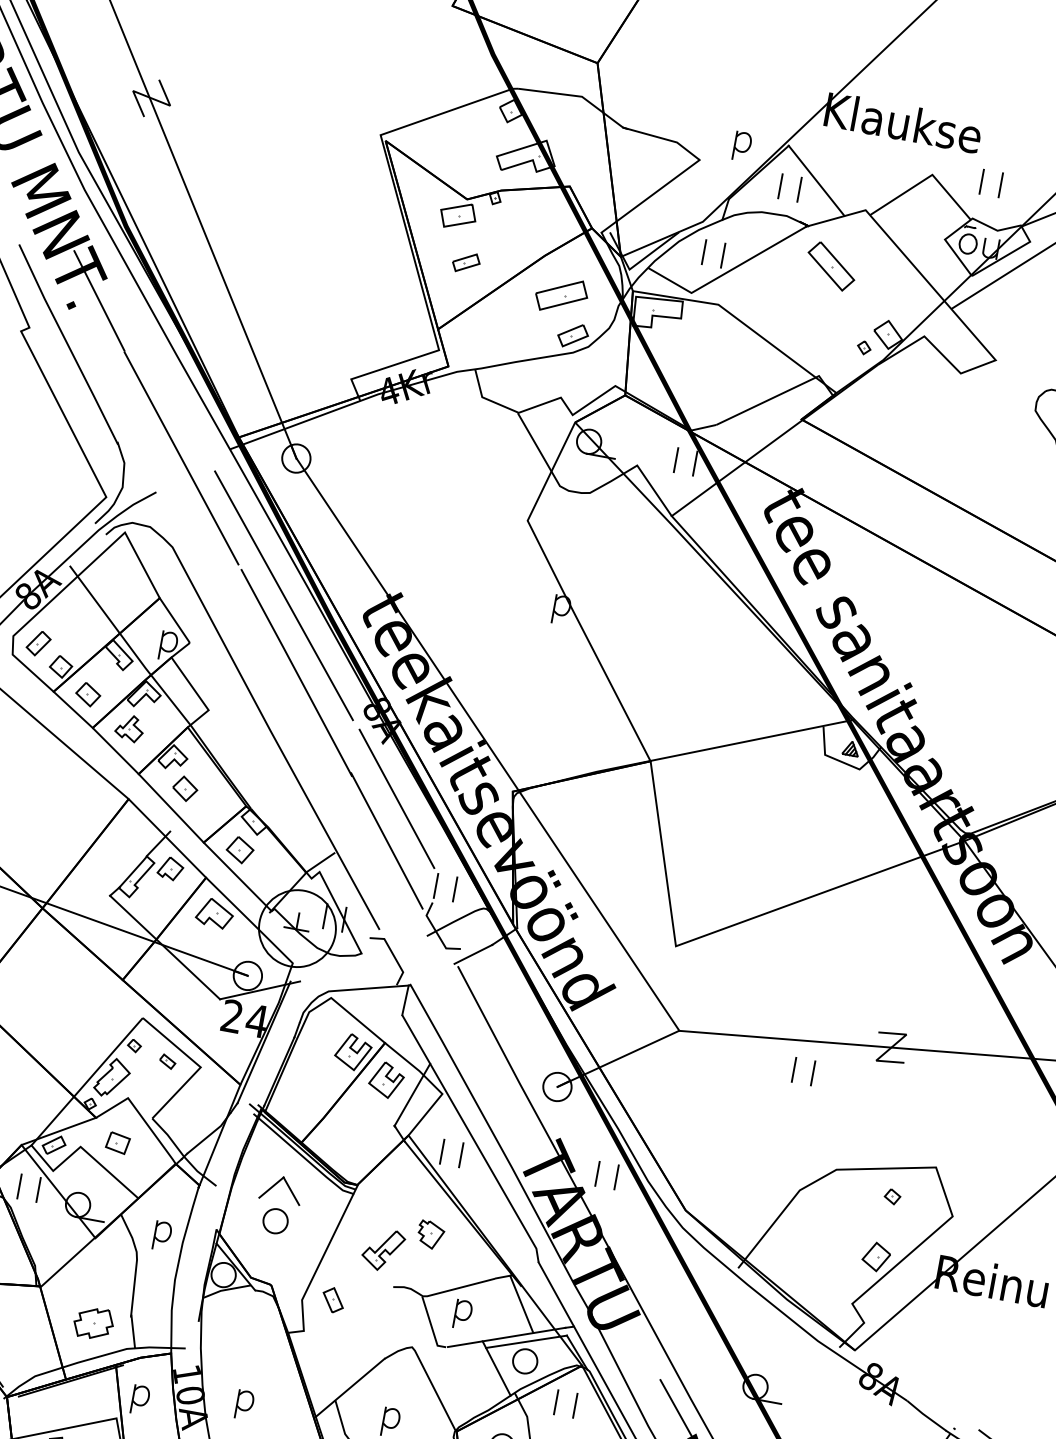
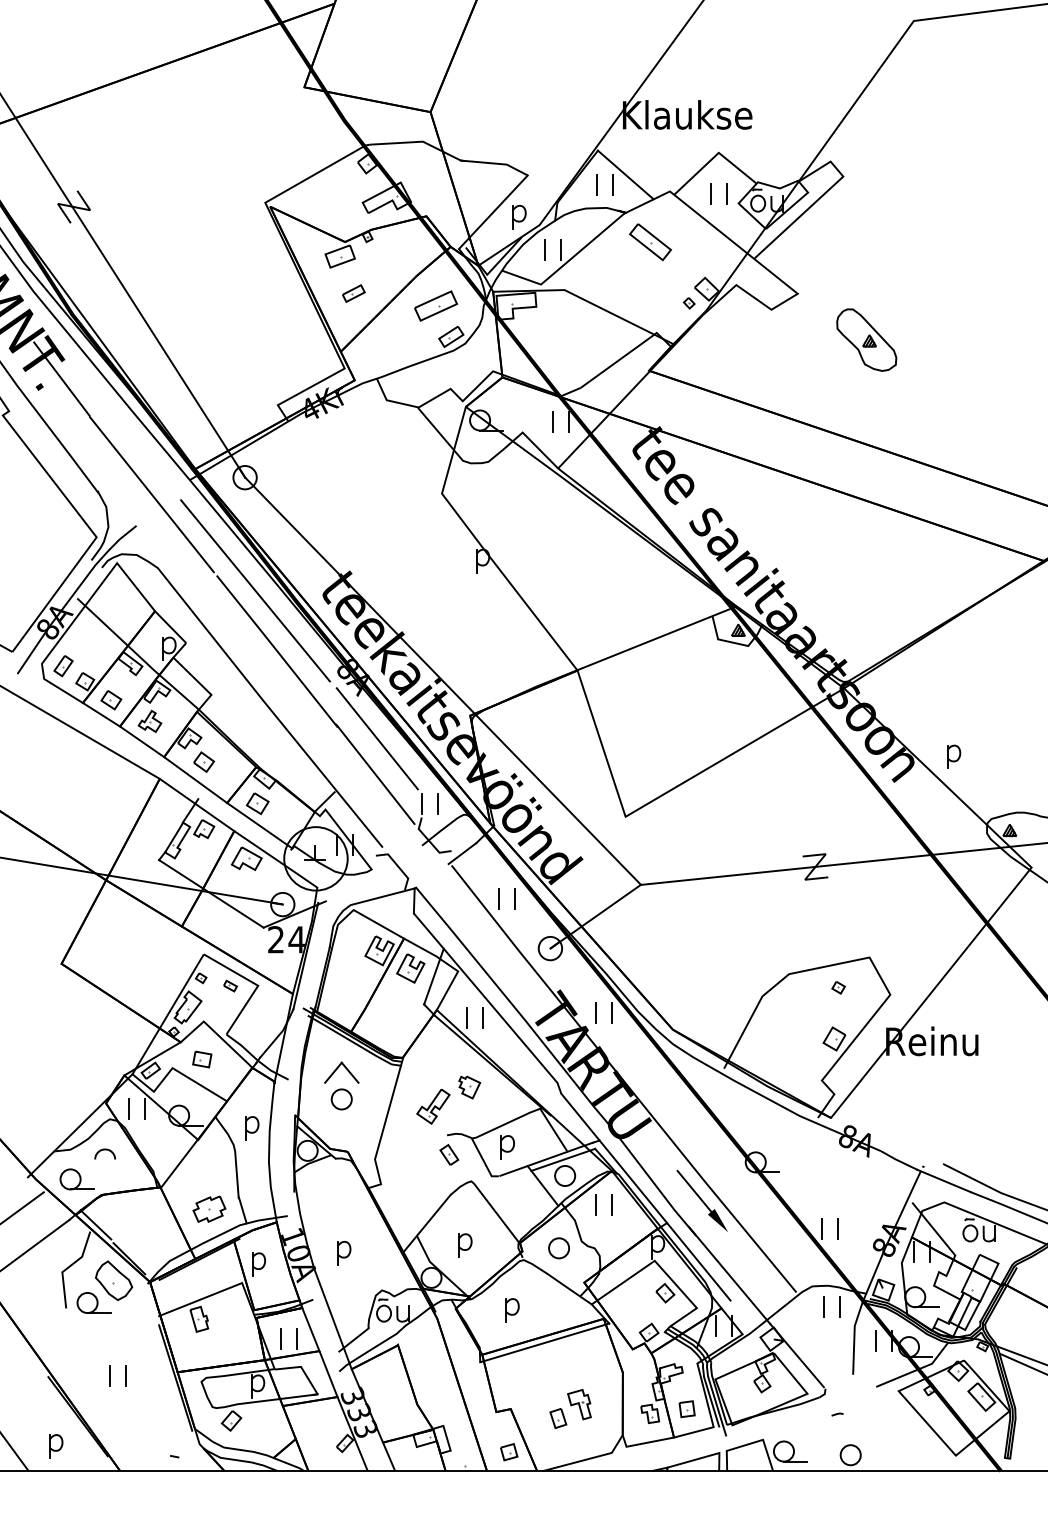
part: (742, 146) -> (519, 217), moved
part: (982, 181) -> (711, 193), moved
part: (795, 1068) -> (499, 898), moved
part: (333, 1299) -> (449, 1154), moved

